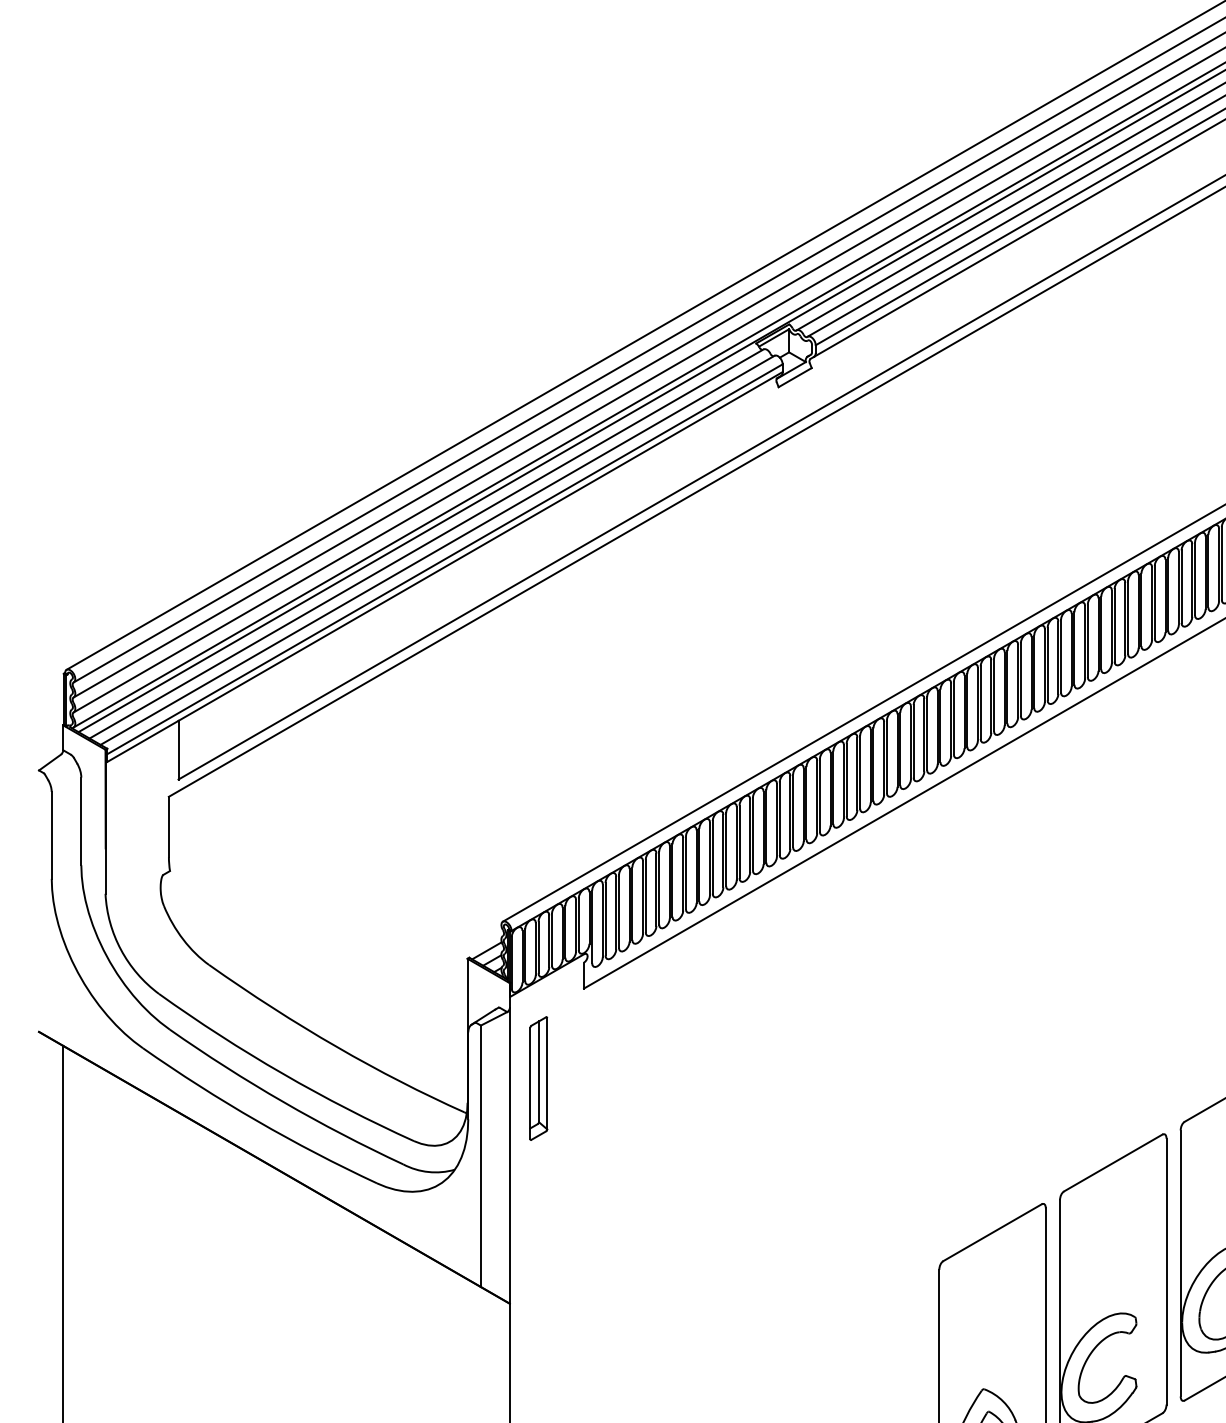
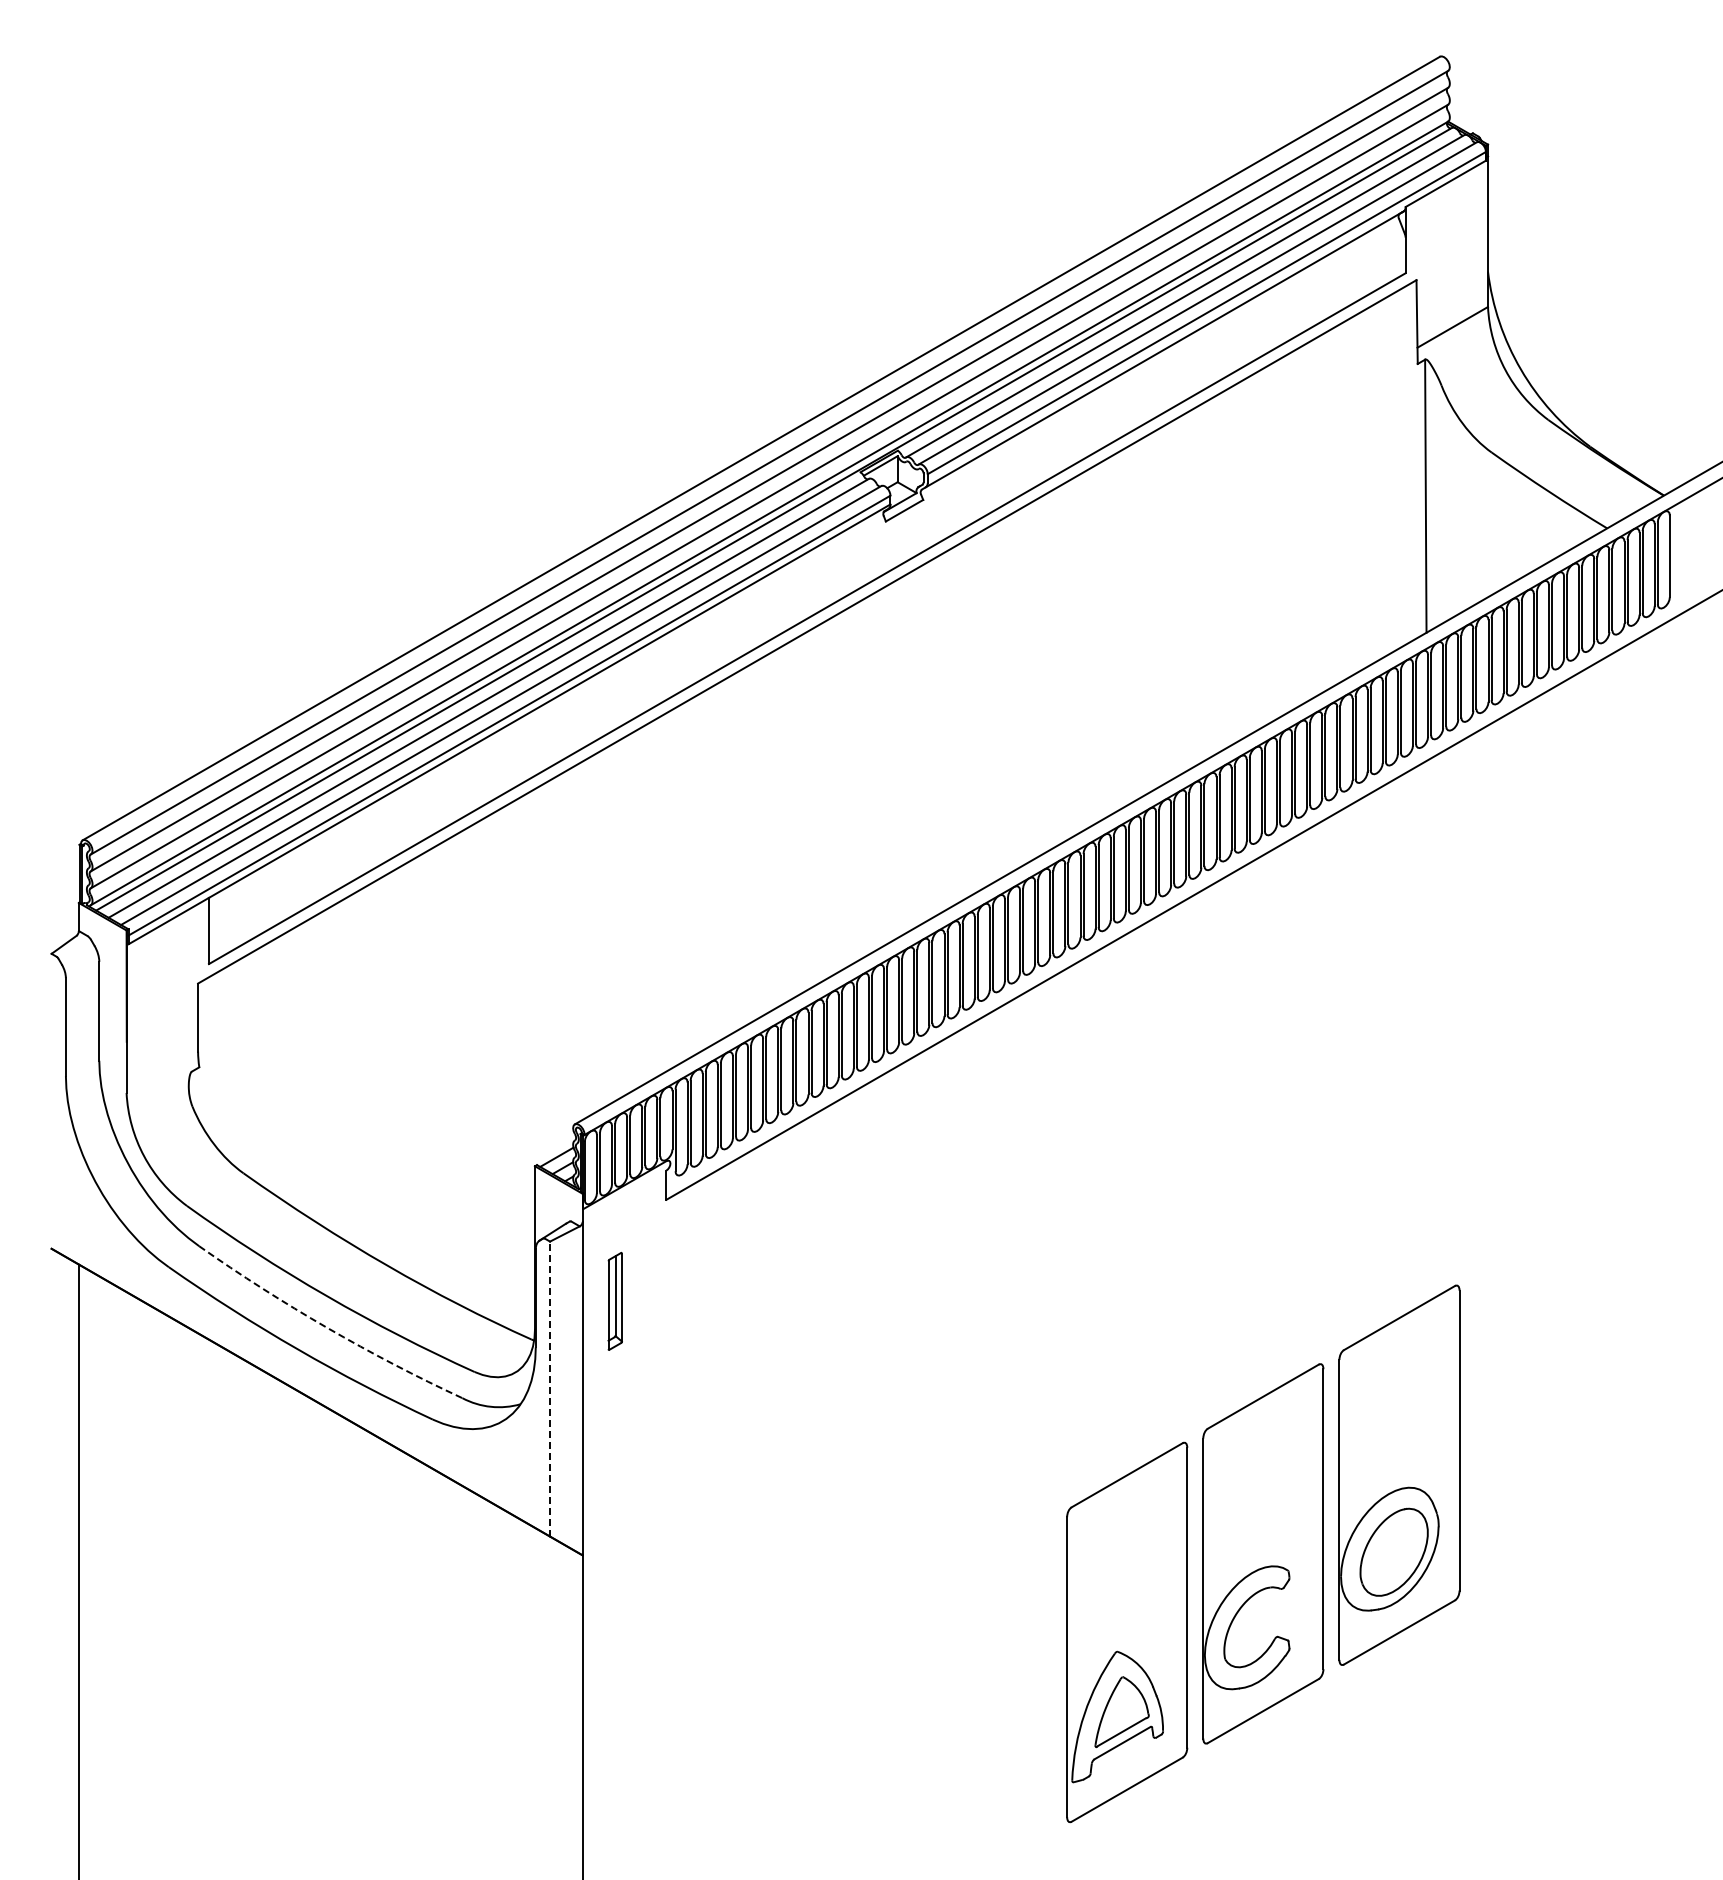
part: (538, 1078) -> (614, 1301), size x0.7
arc: (283, 1101) -> (327, 1327), solid -> dashed
line: (481, 1155) -> (550, 1388), solid -> dashed

